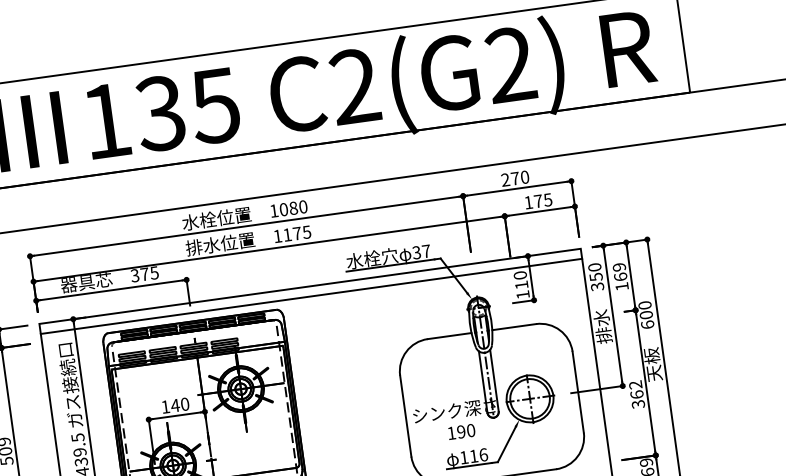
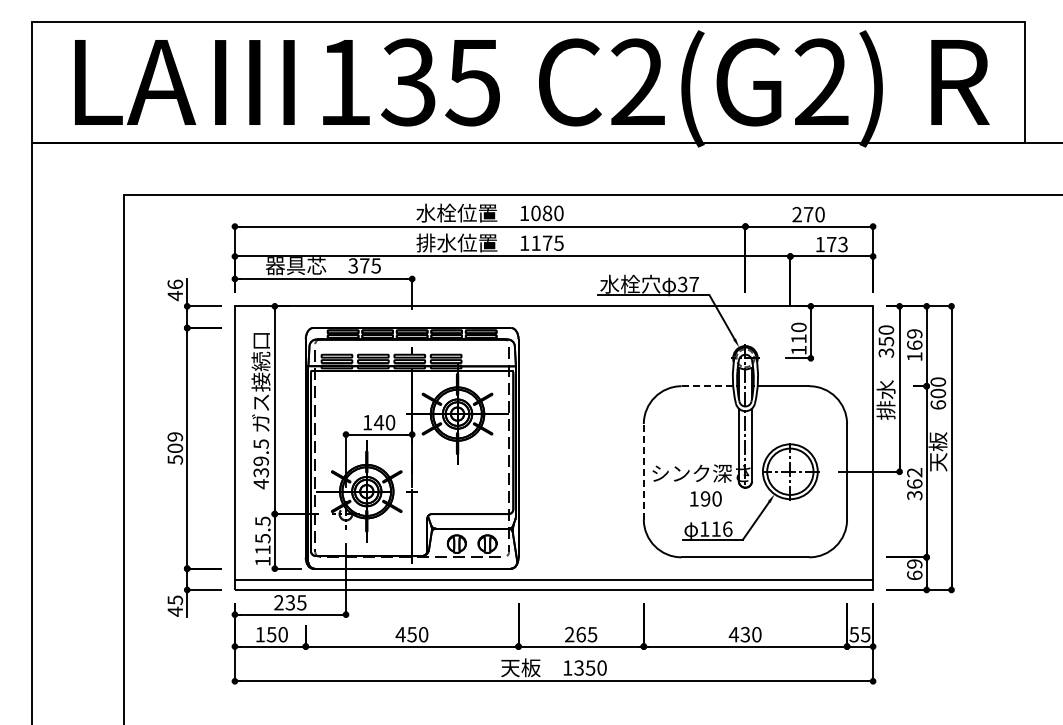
text: (547, 199) -> (842, 243), 175 -> 173
line: (311, 296) -> (553, 318), removed
line: (449, 336) -> (707, 386), solid -> dashed
line: (405, 415) -> (643, 471), solid -> dashed

